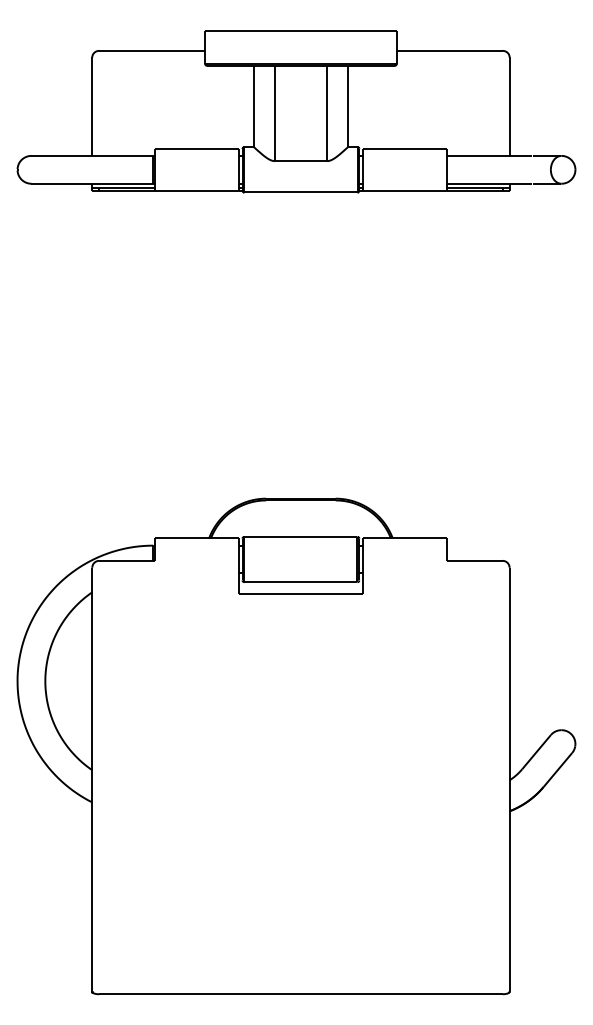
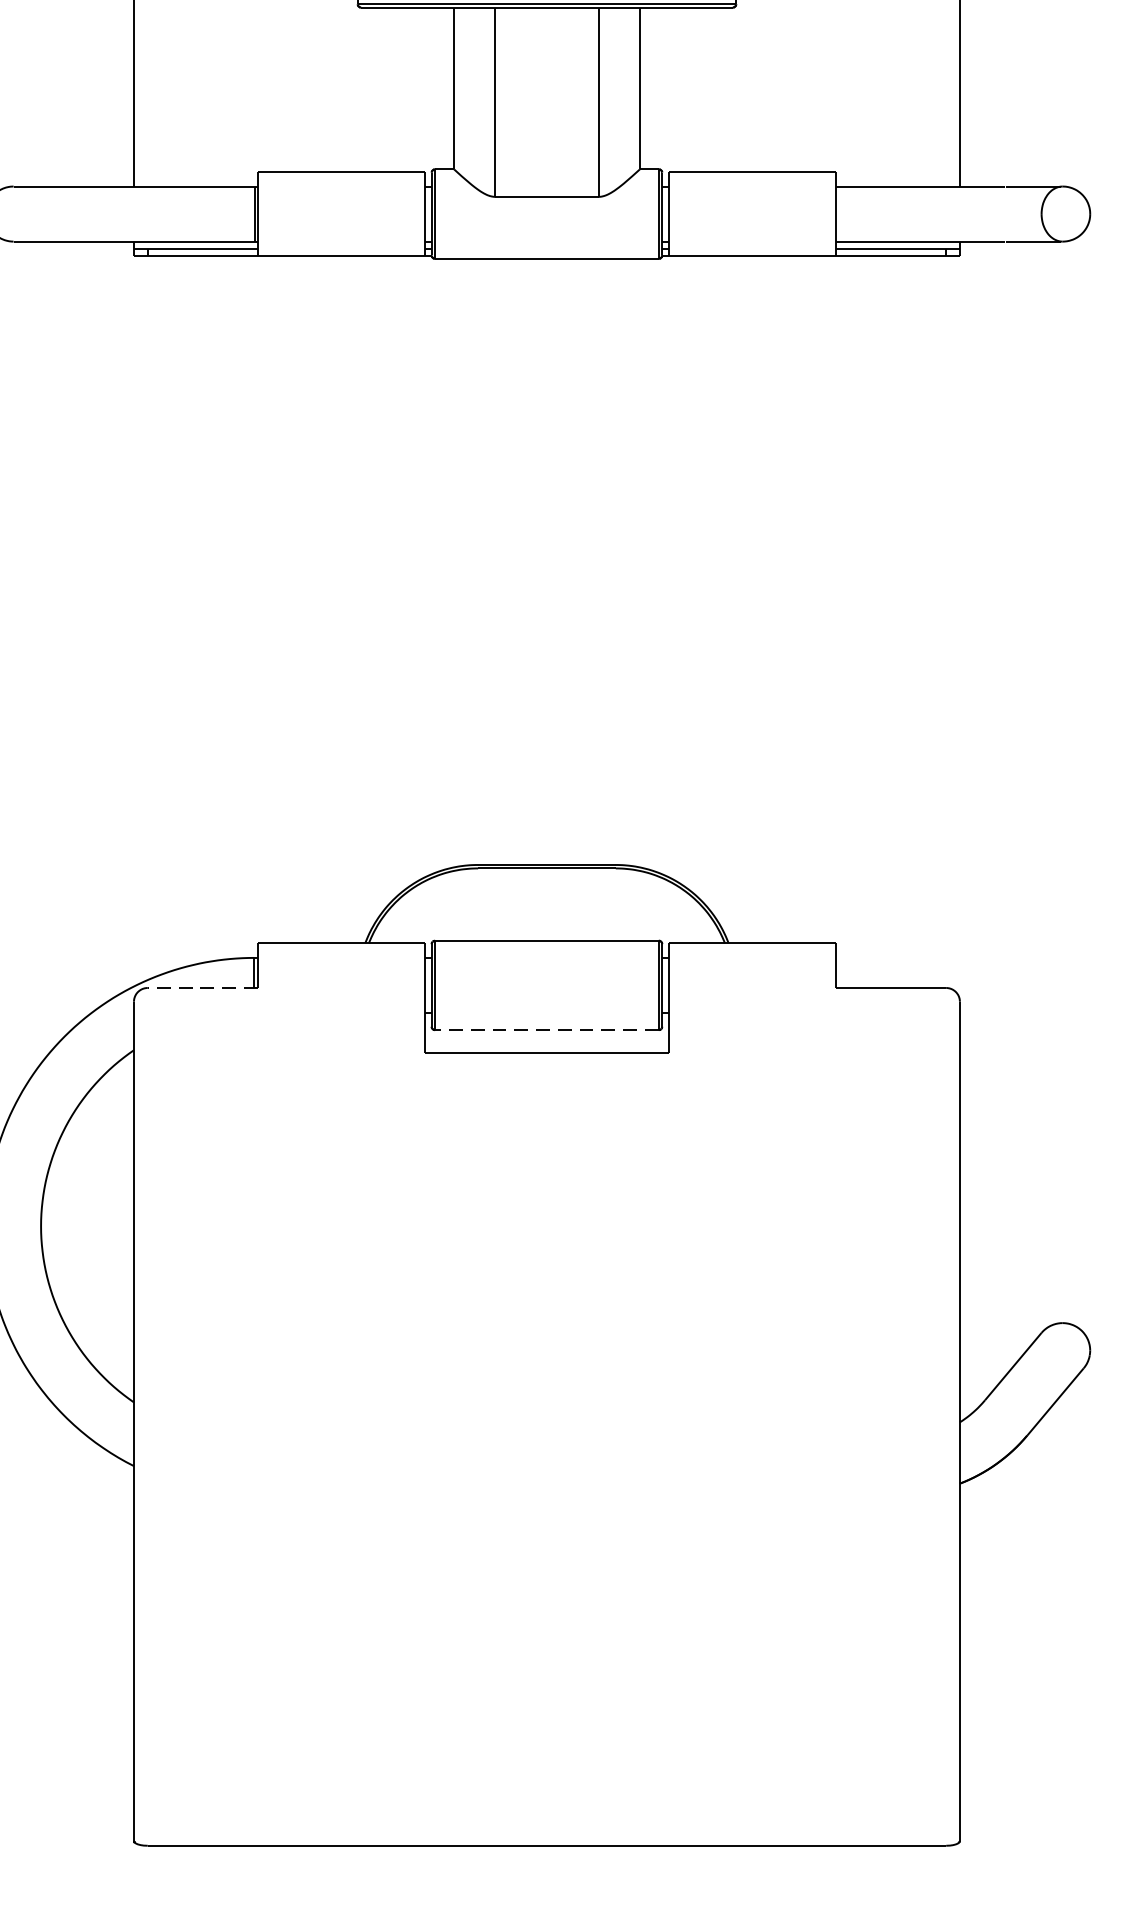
line: (127, 560) -> (203, 987), solid -> dashed
line: (300, 582) -> (546, 1030), solid -> dashed

